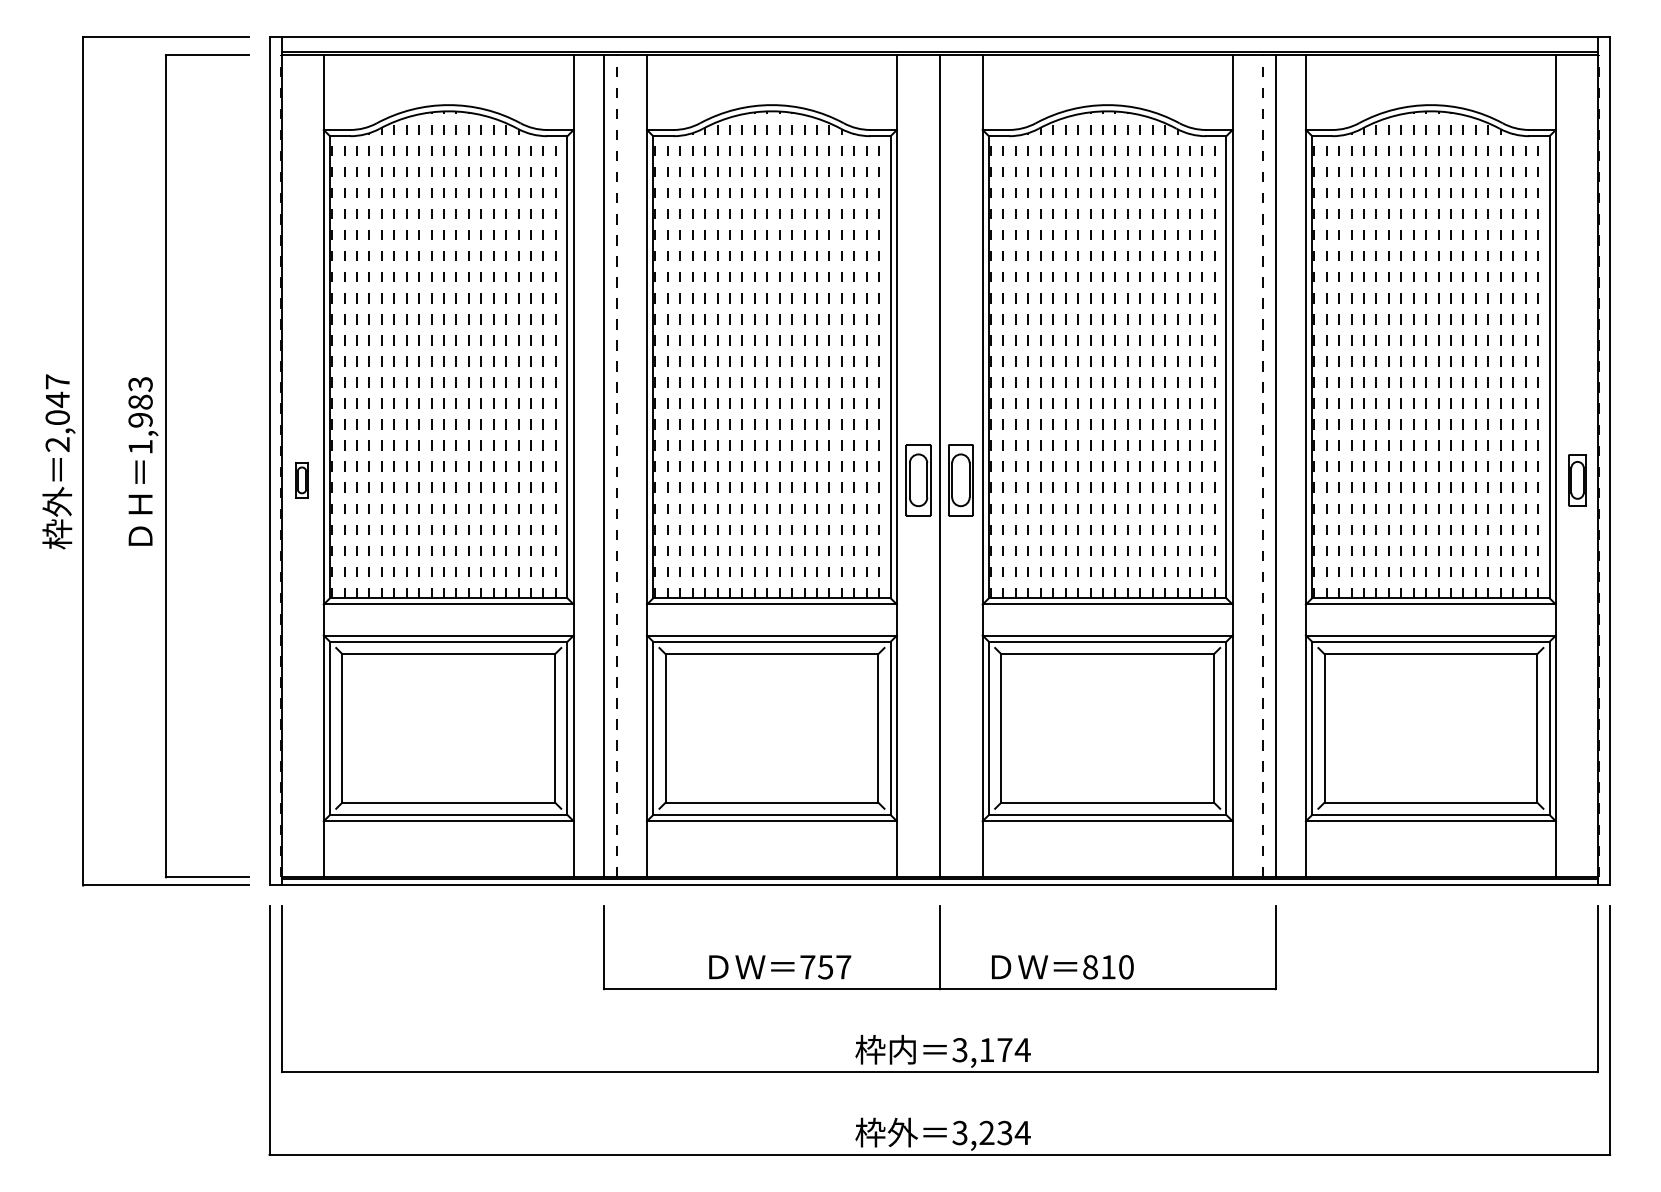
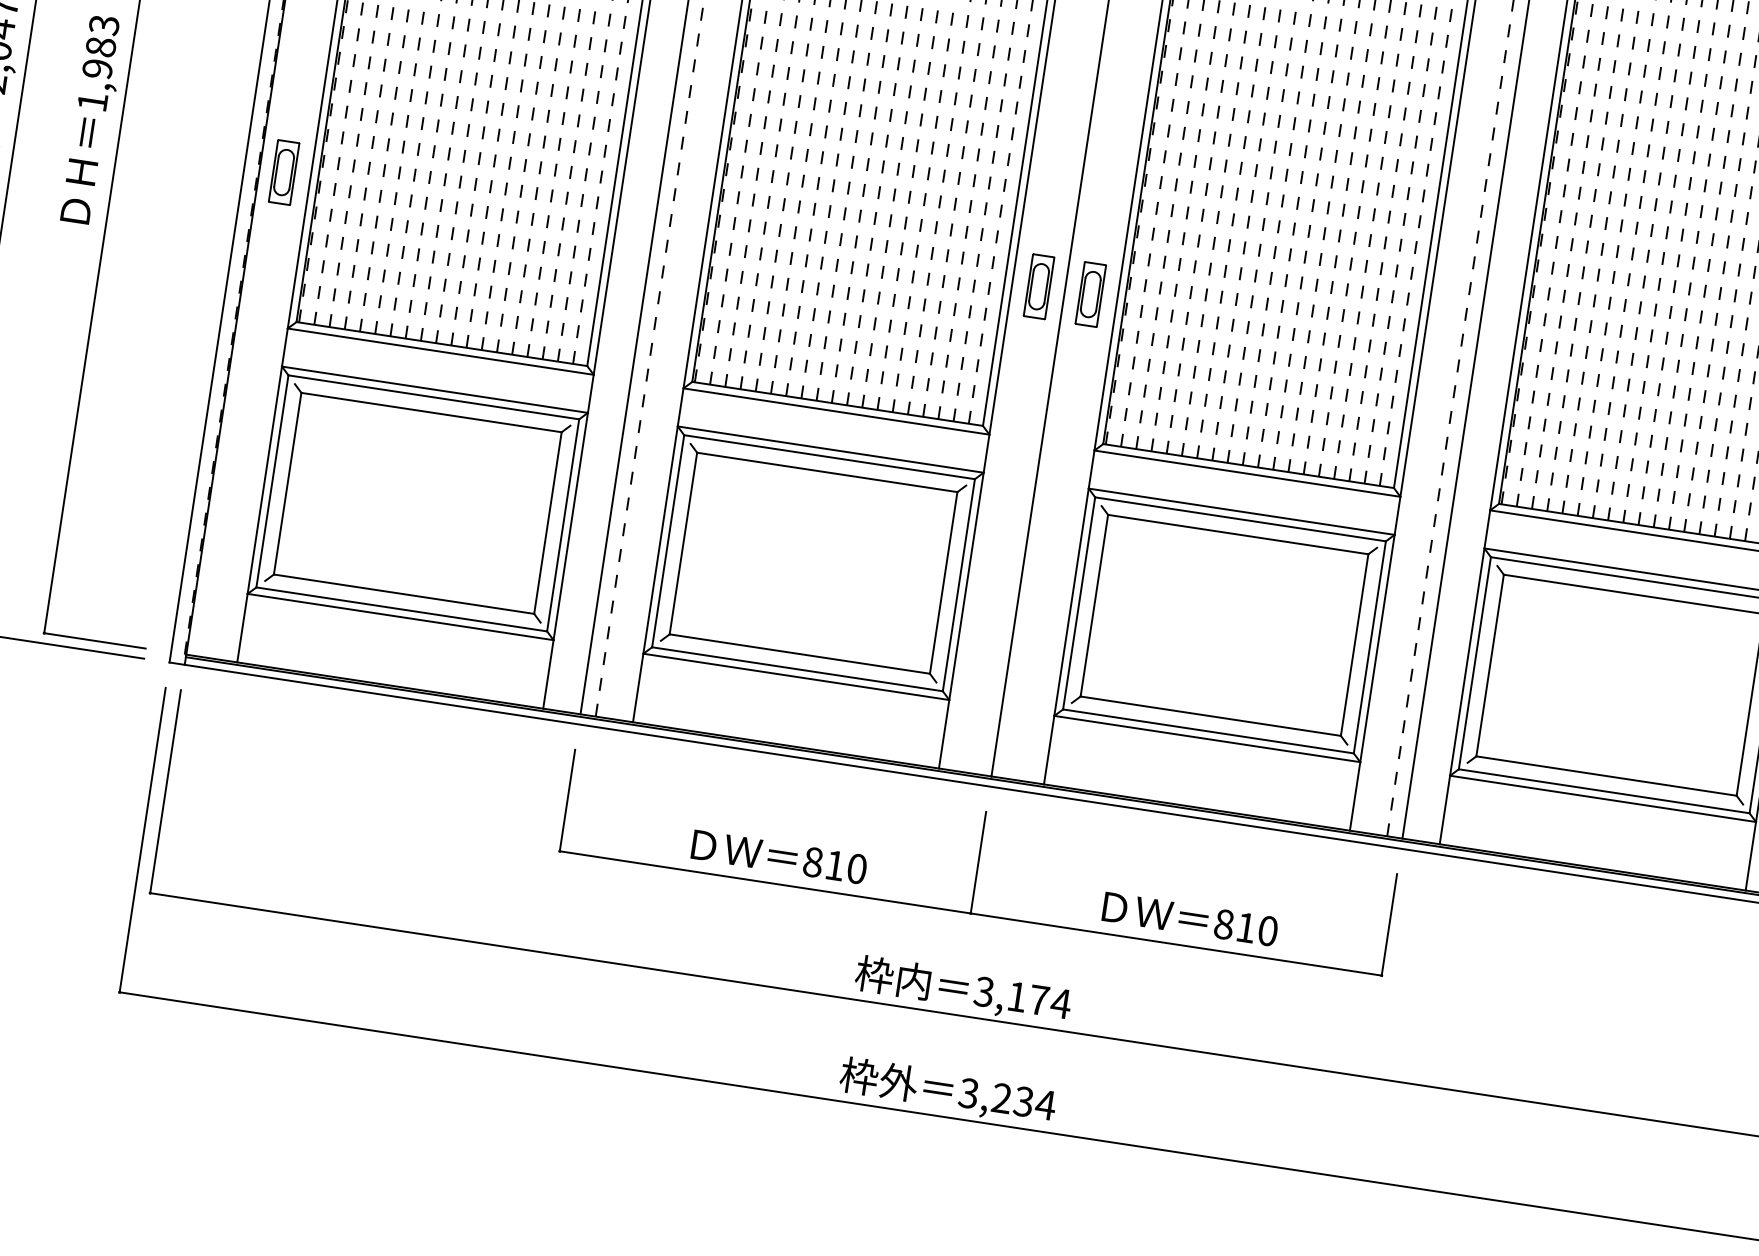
part: (301, 480) -> (283, 172), size x1.43
part: (918, 480) -> (1038, 286), size x0.71
part: (960, 480) -> (1090, 294), size x0.71
text: (825, 967) -> (834, 865), 757 -> 810
text: (1062, 967) -> (1189, 919), moved

